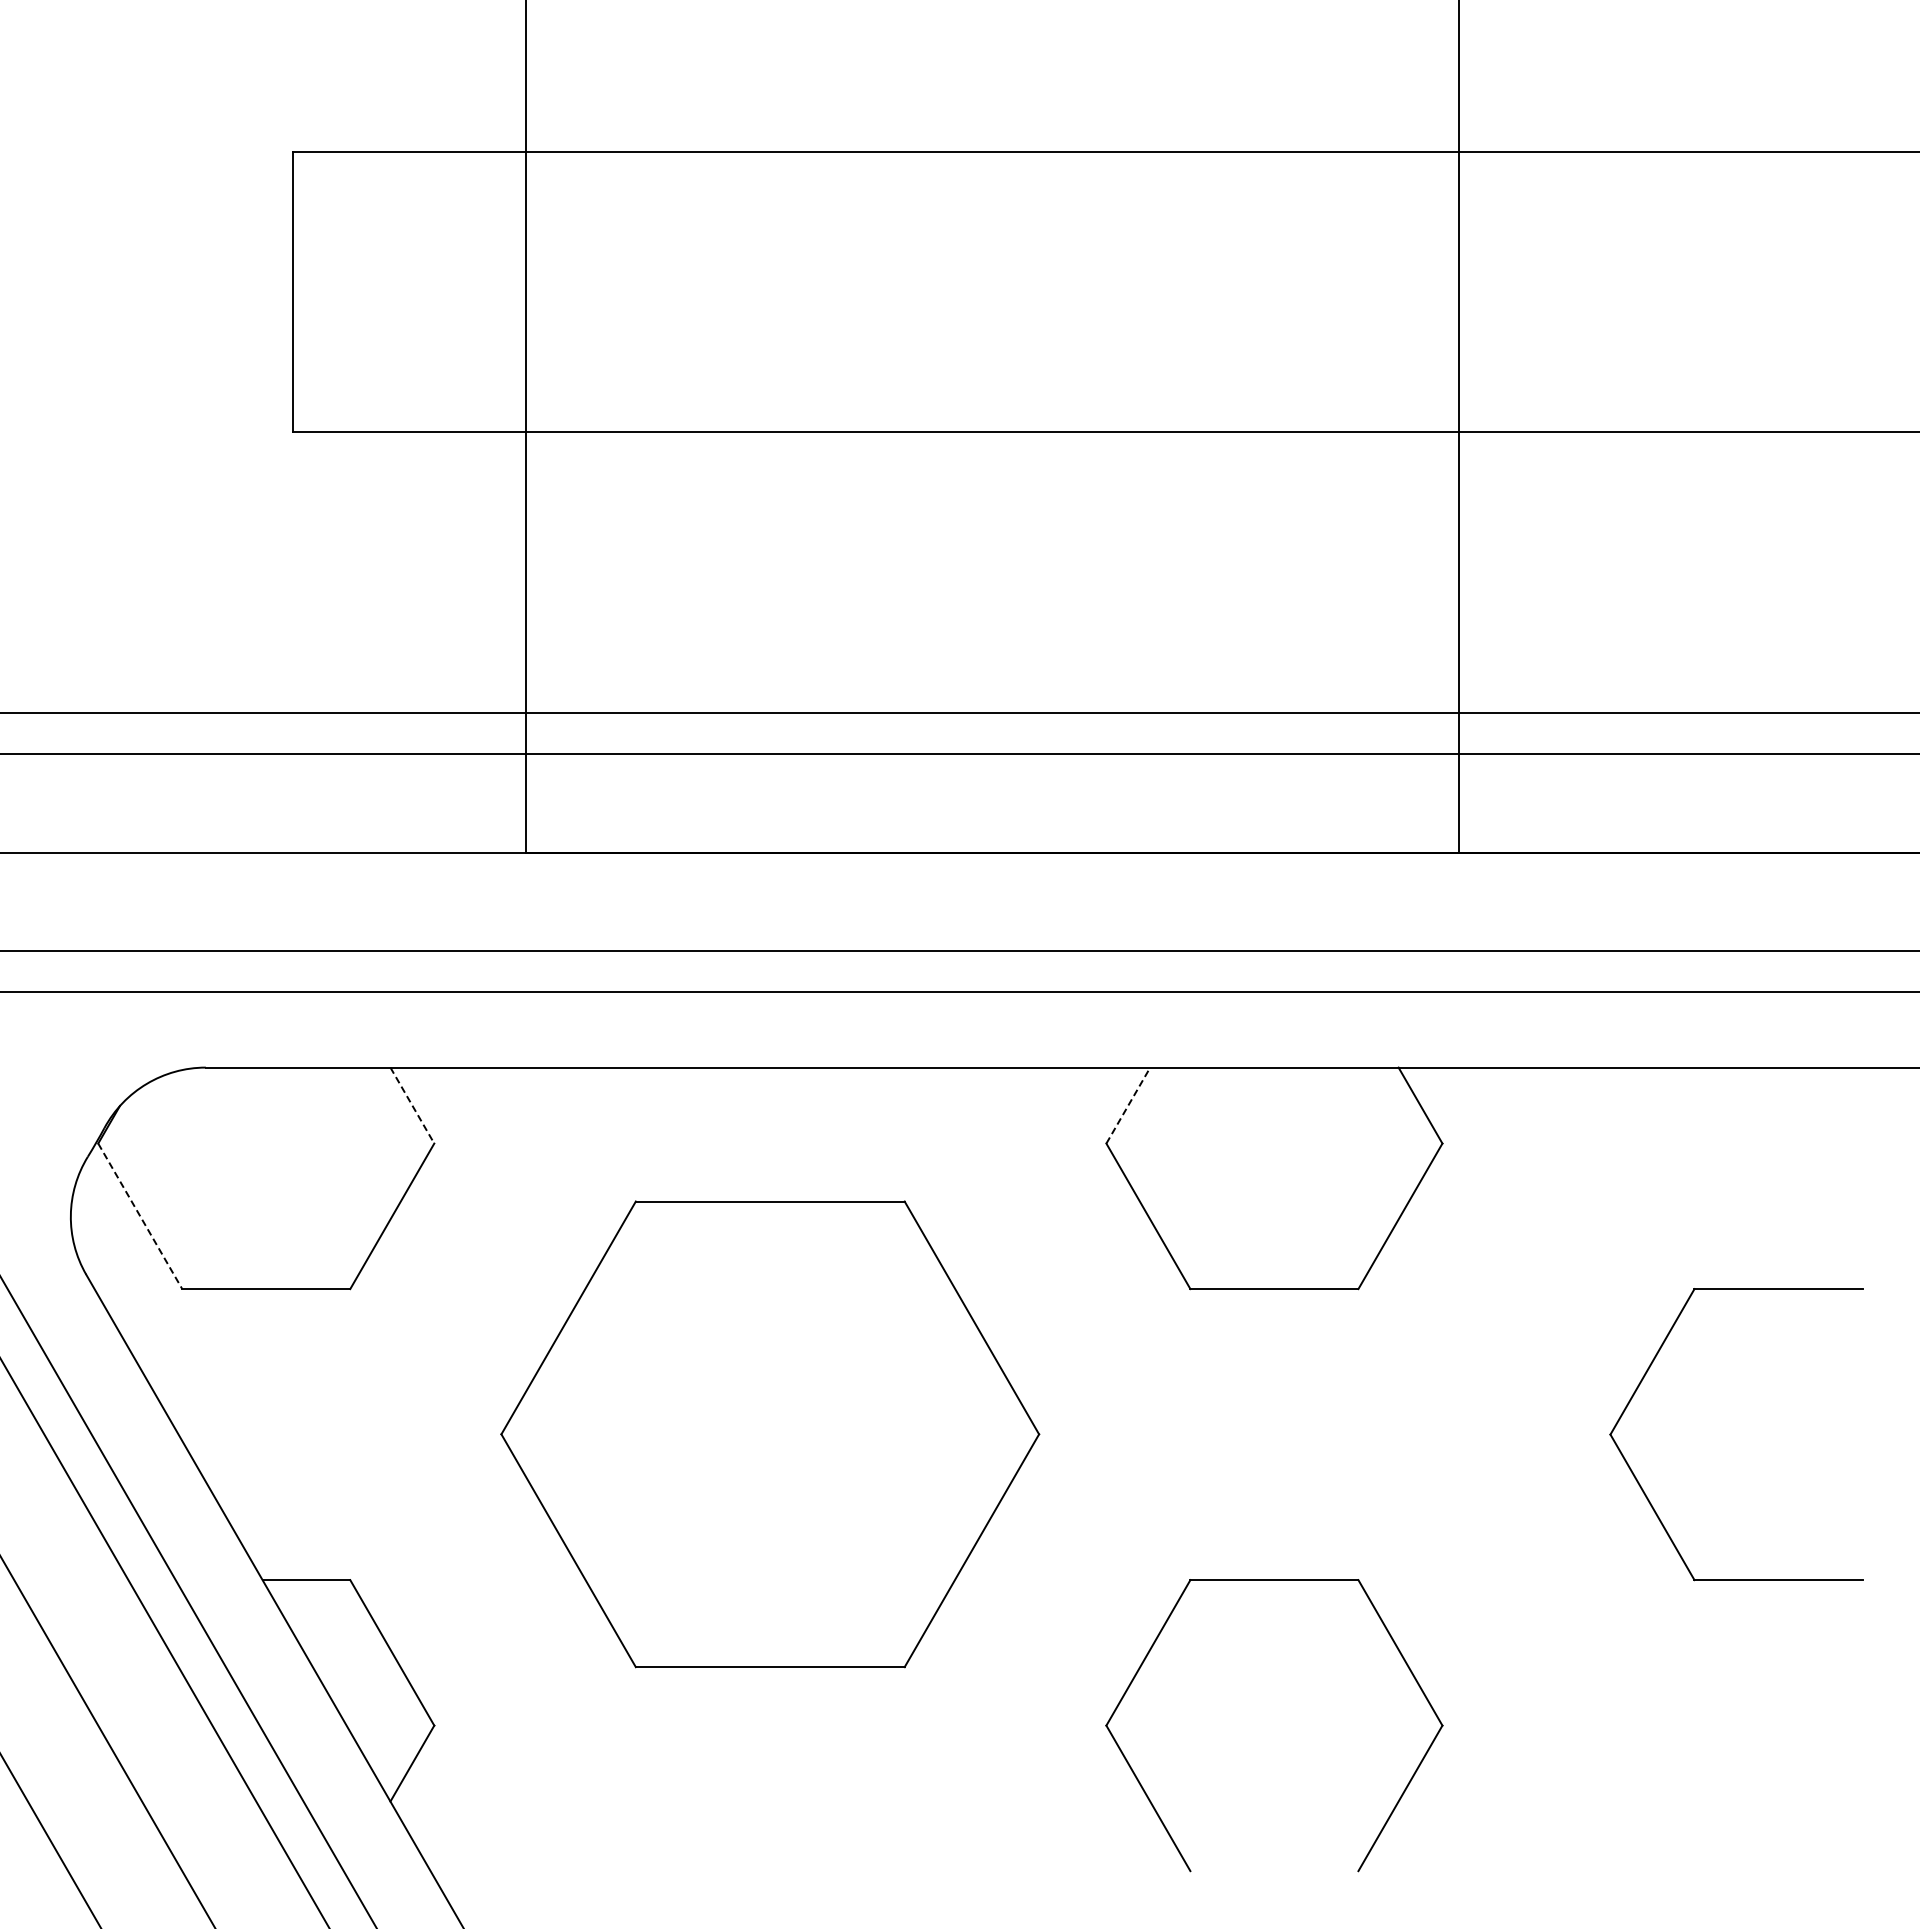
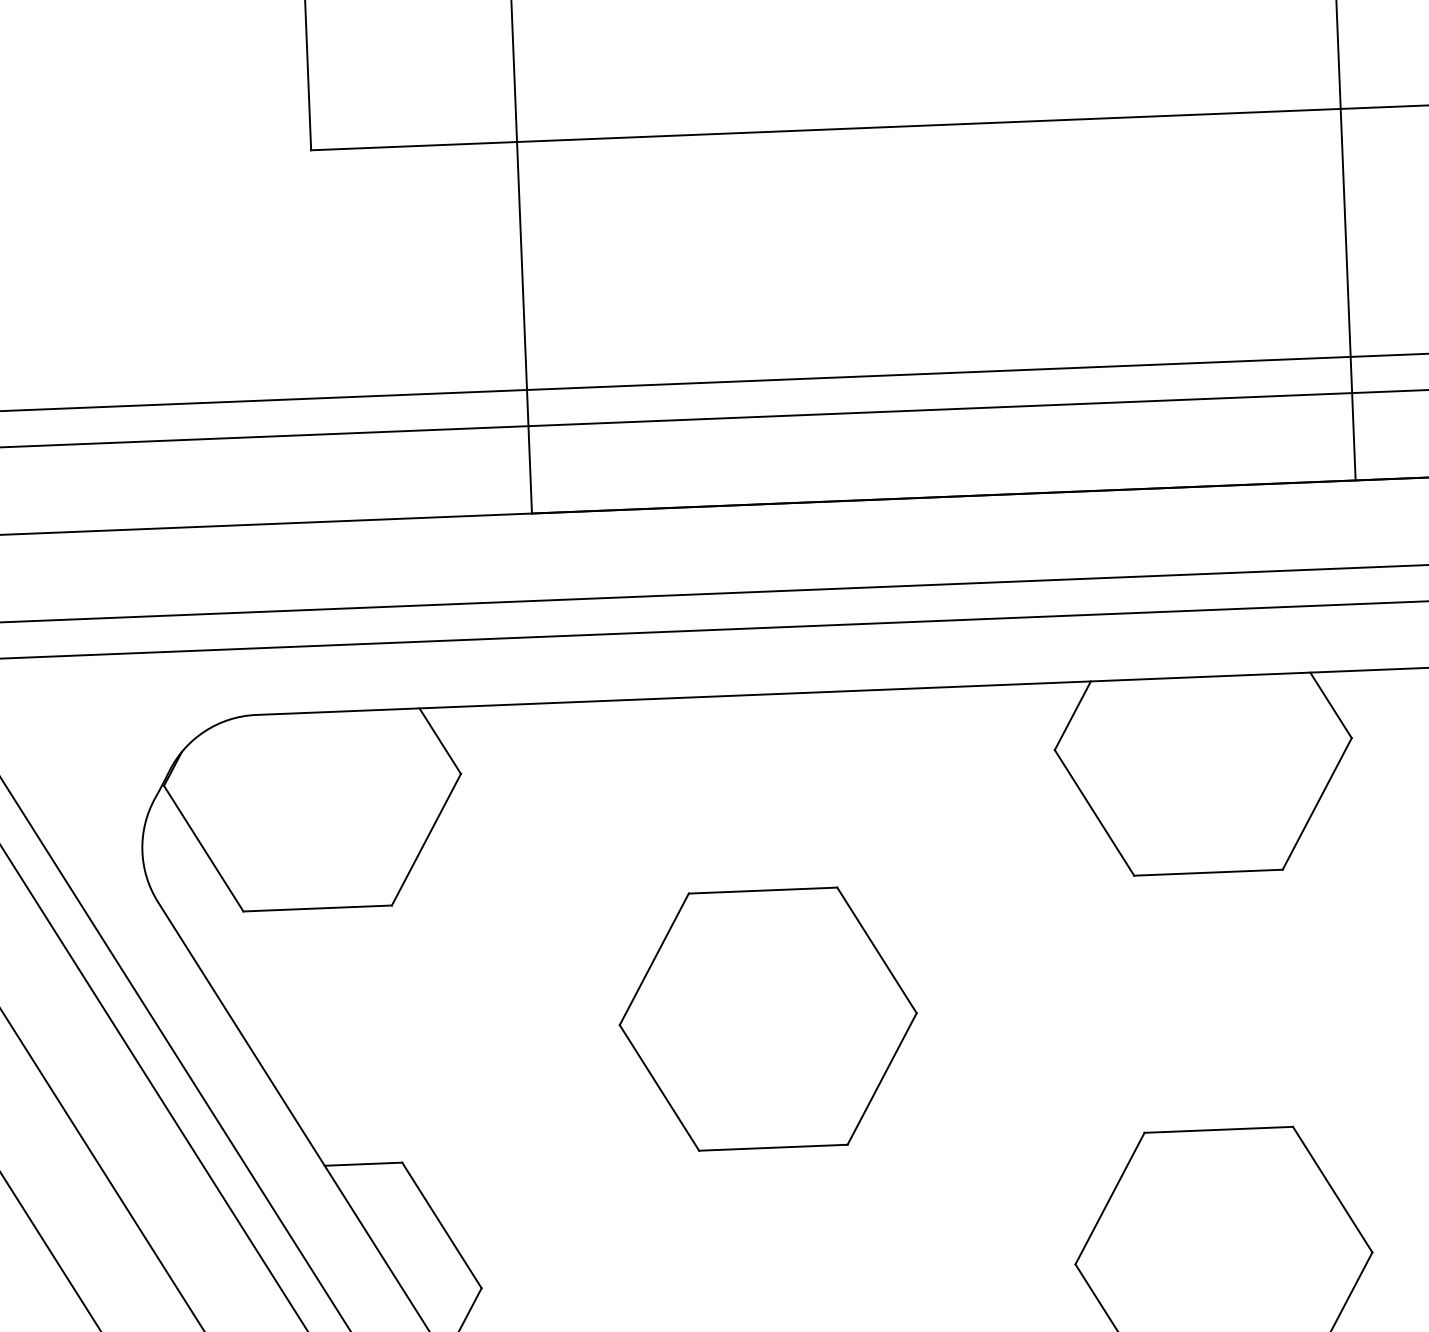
line: (412, 1105) -> (440, 741), dashed -> solid
line: (1128, 1105) -> (1073, 715), dashed -> solid
line: (140, 1216) -> (203, 848), dashed -> solid
part: (770, 1434) -> (768, 1019), size x0.62

